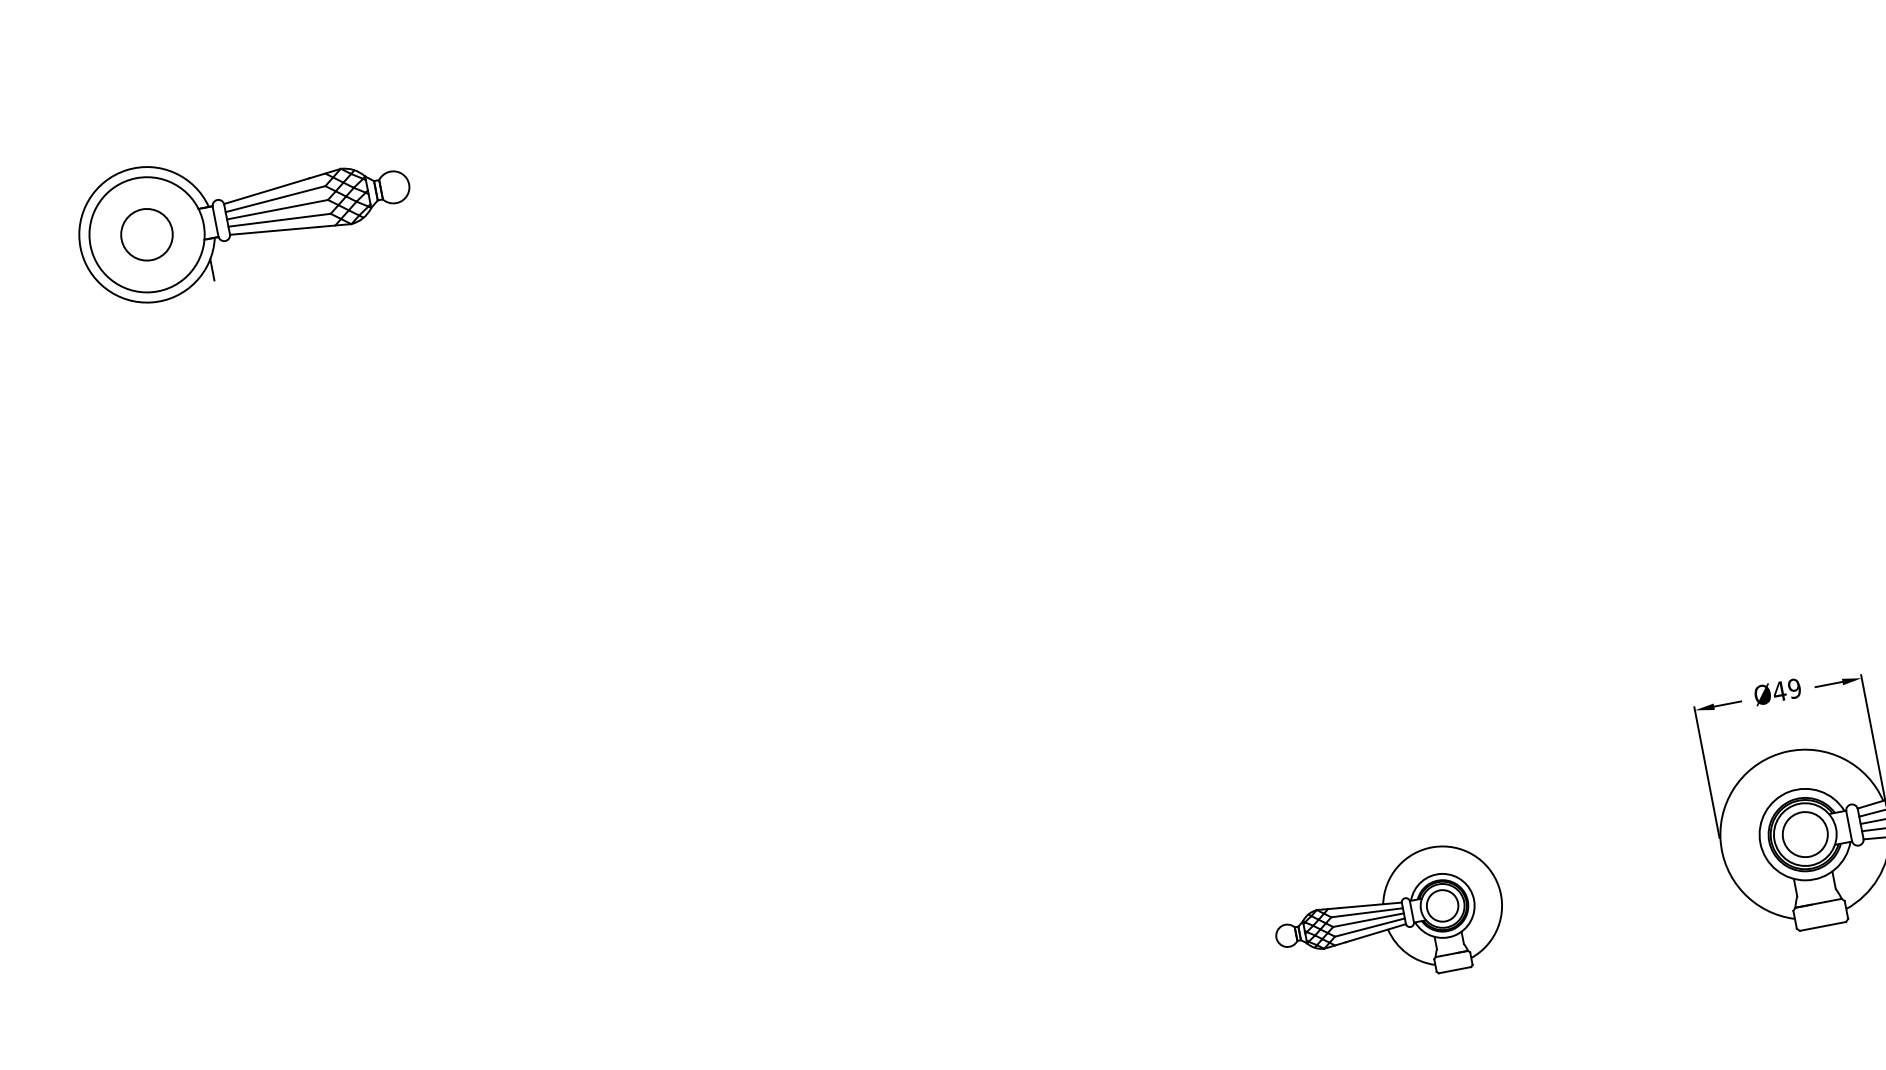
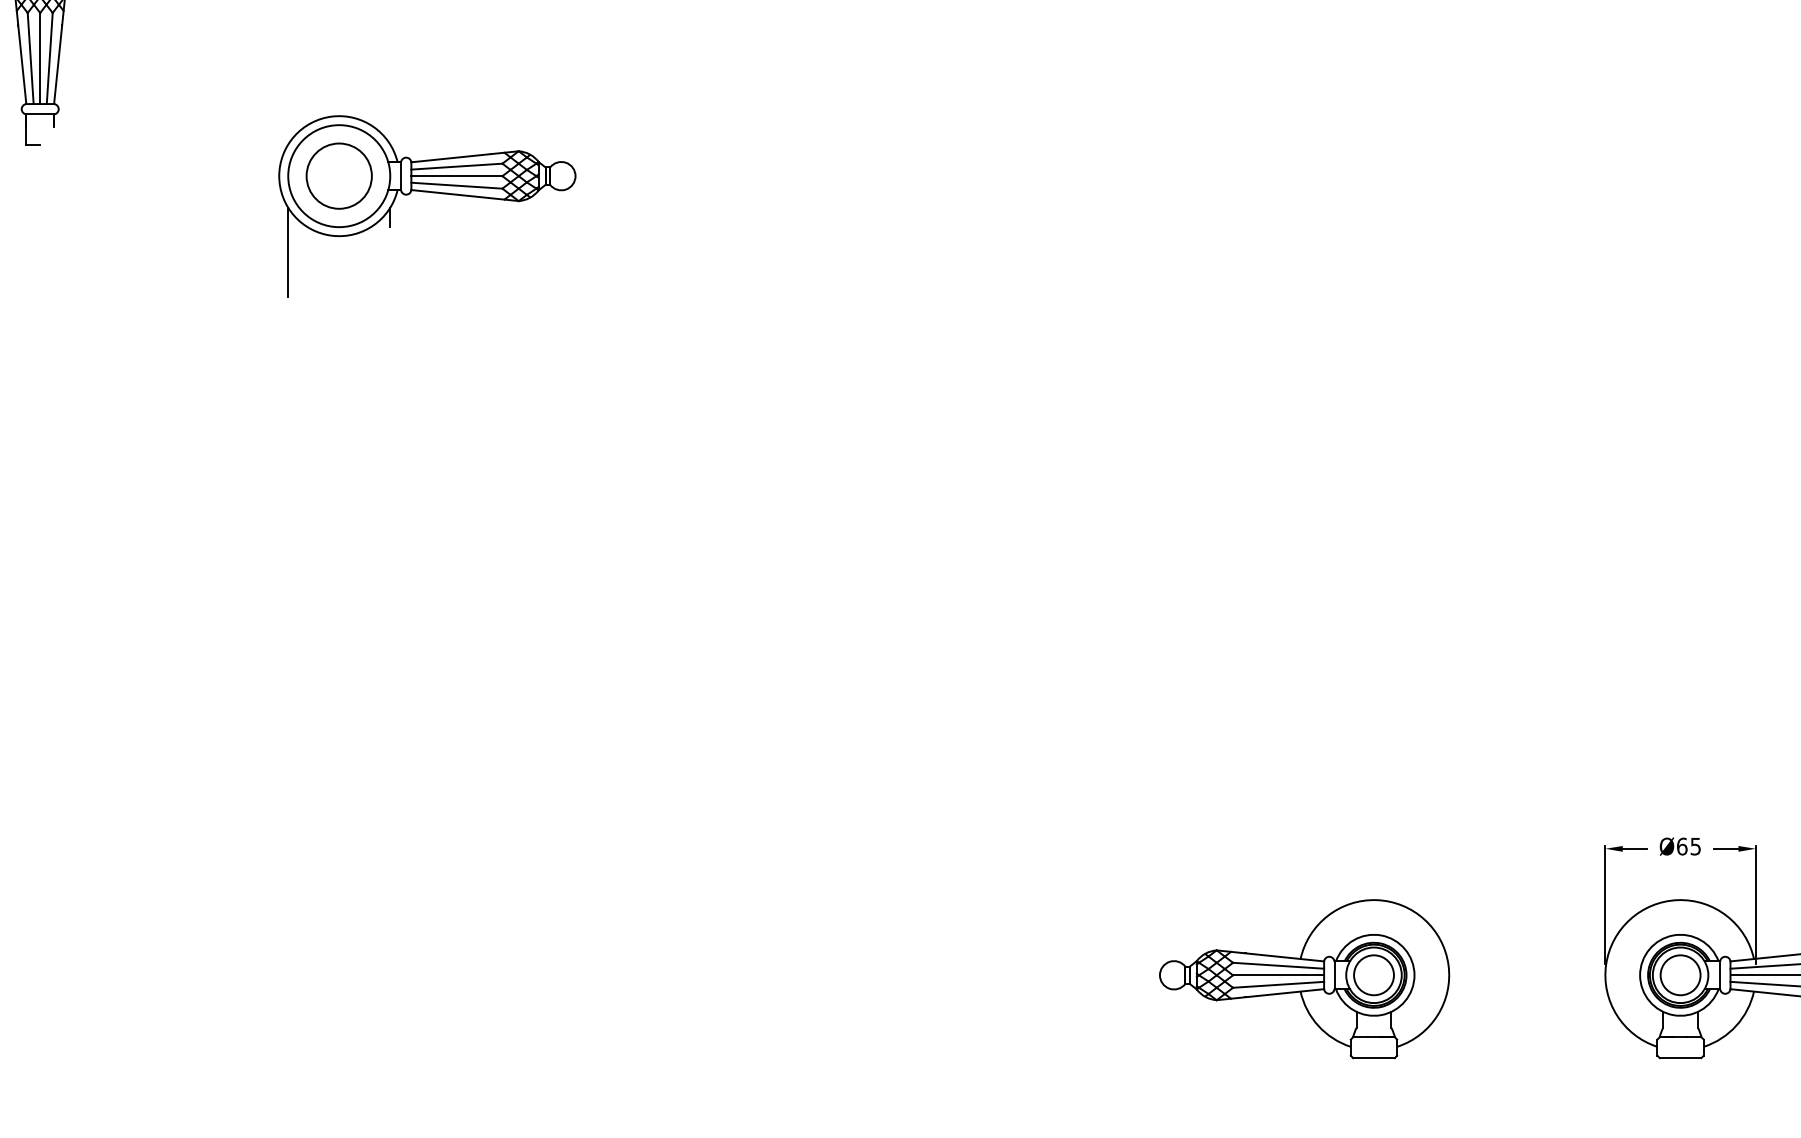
circle: (146, 234) -> (338, 175), size x1.43
line: (106, 329) -> (288, 251), added
text: (1786, 690) -> (1688, 846), Ø49 -> Ø65
part: (1389, 919) -> (1304, 979), size x1.43

